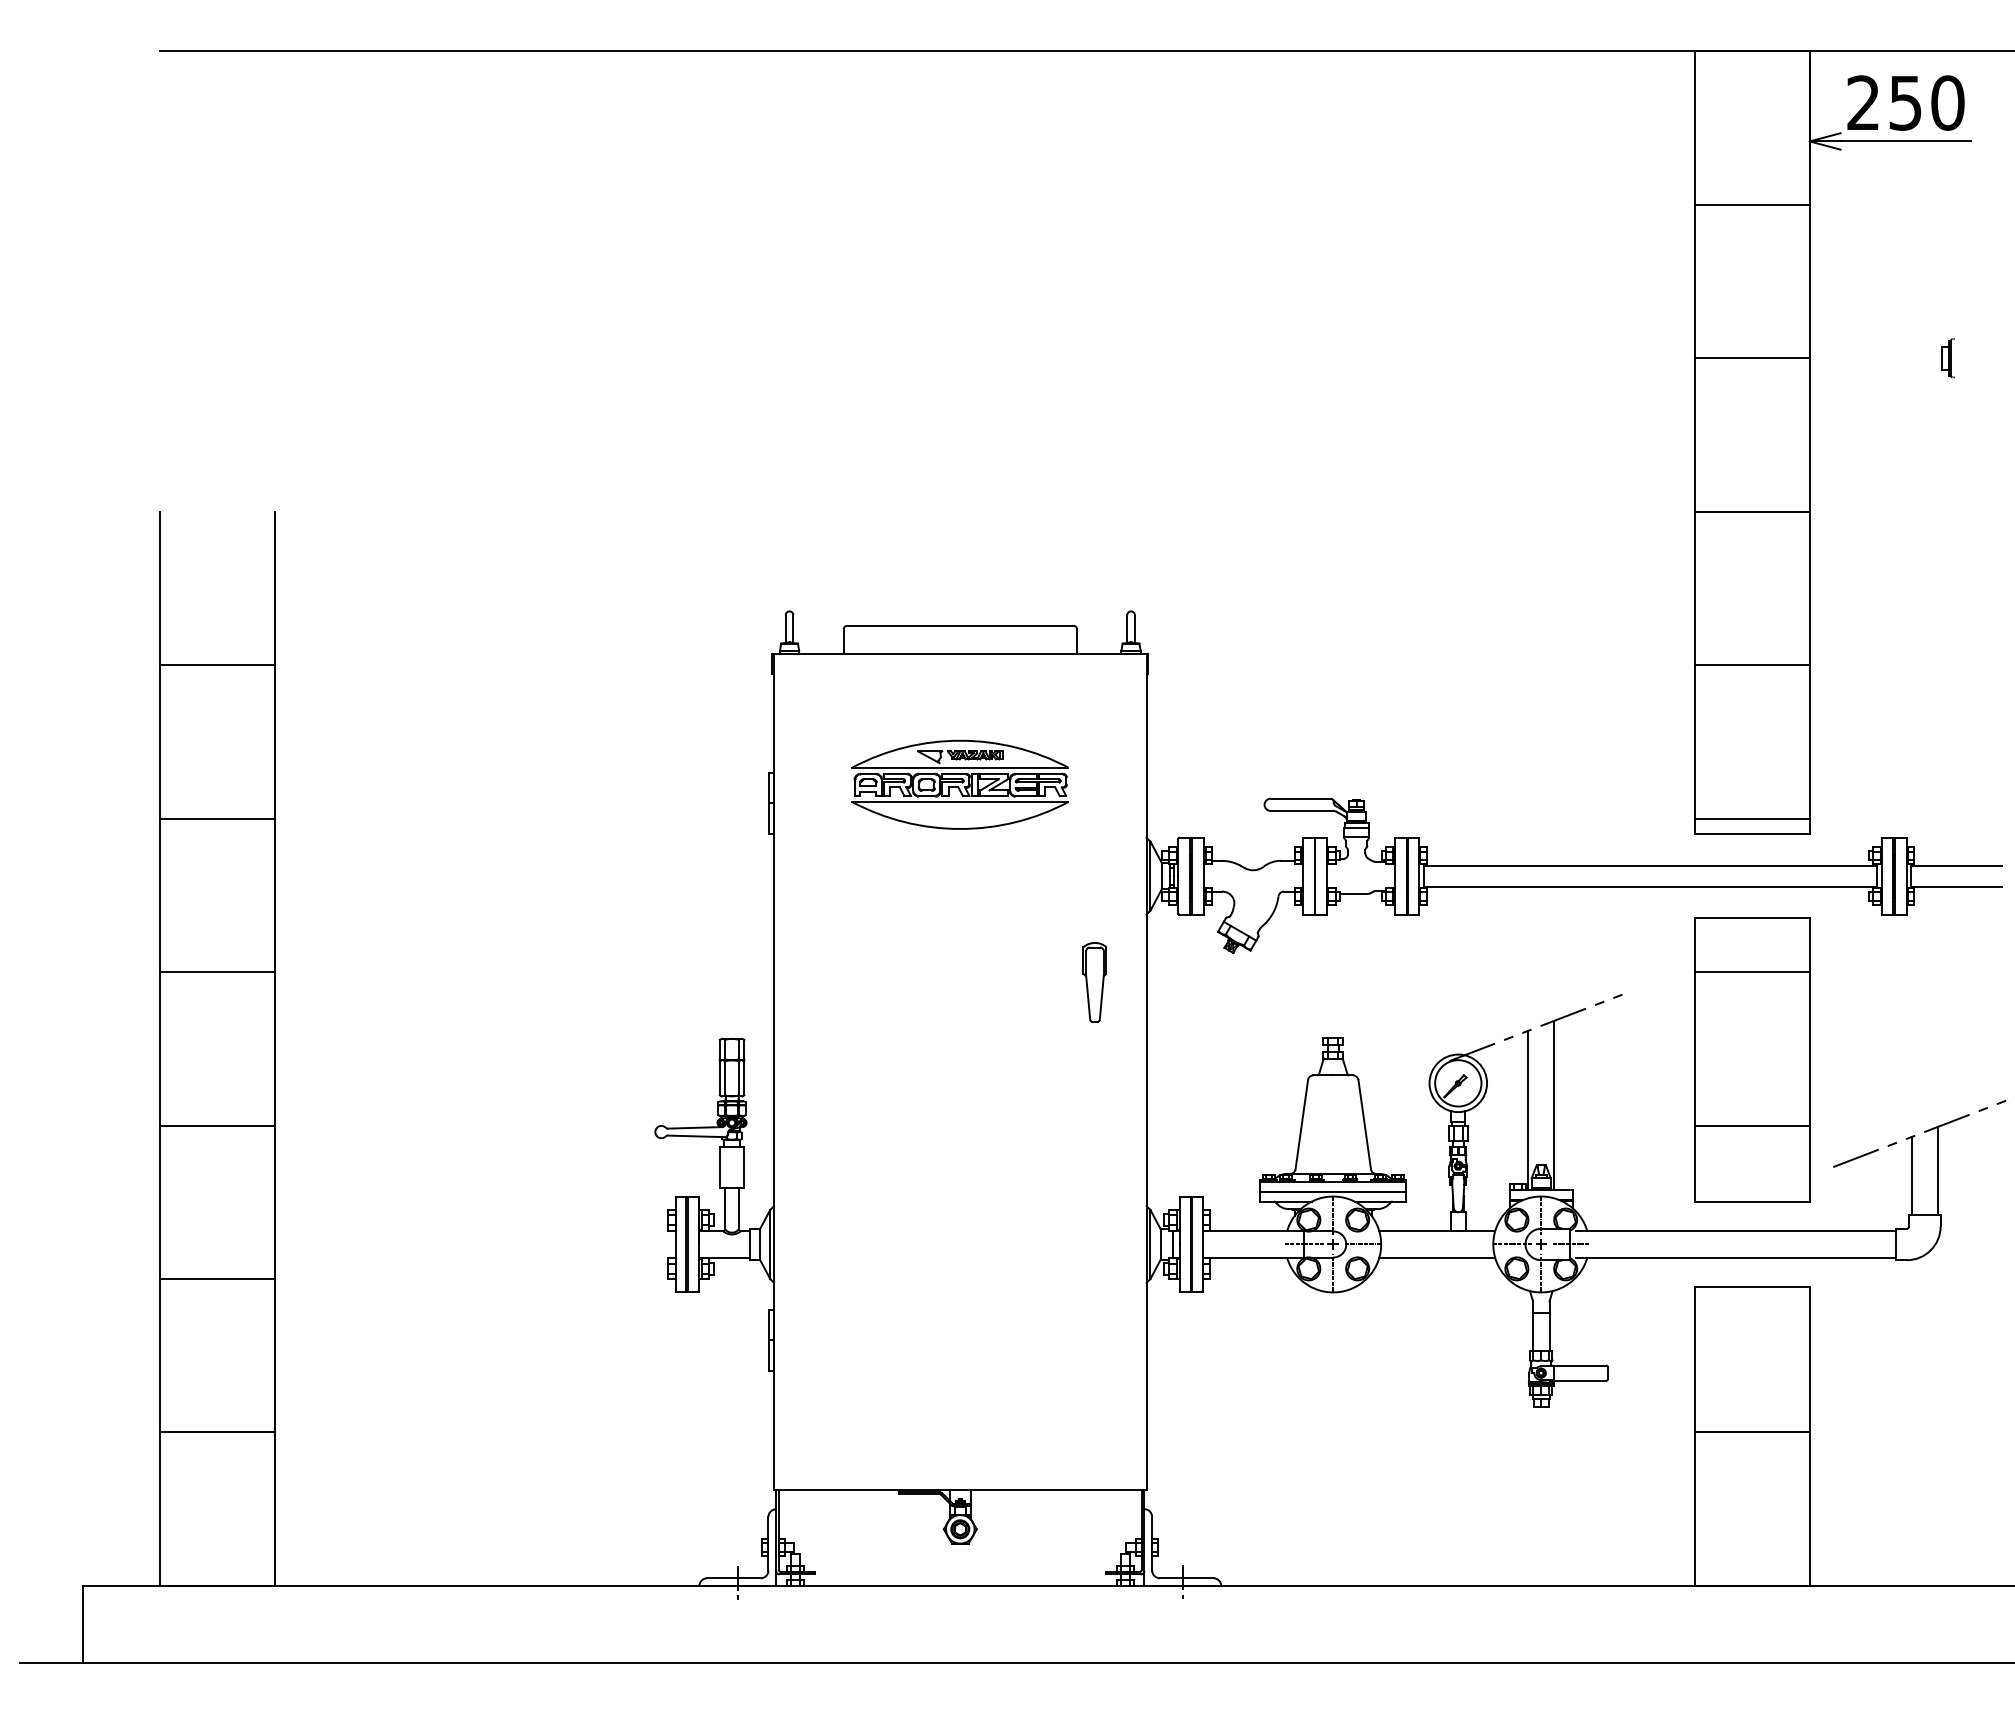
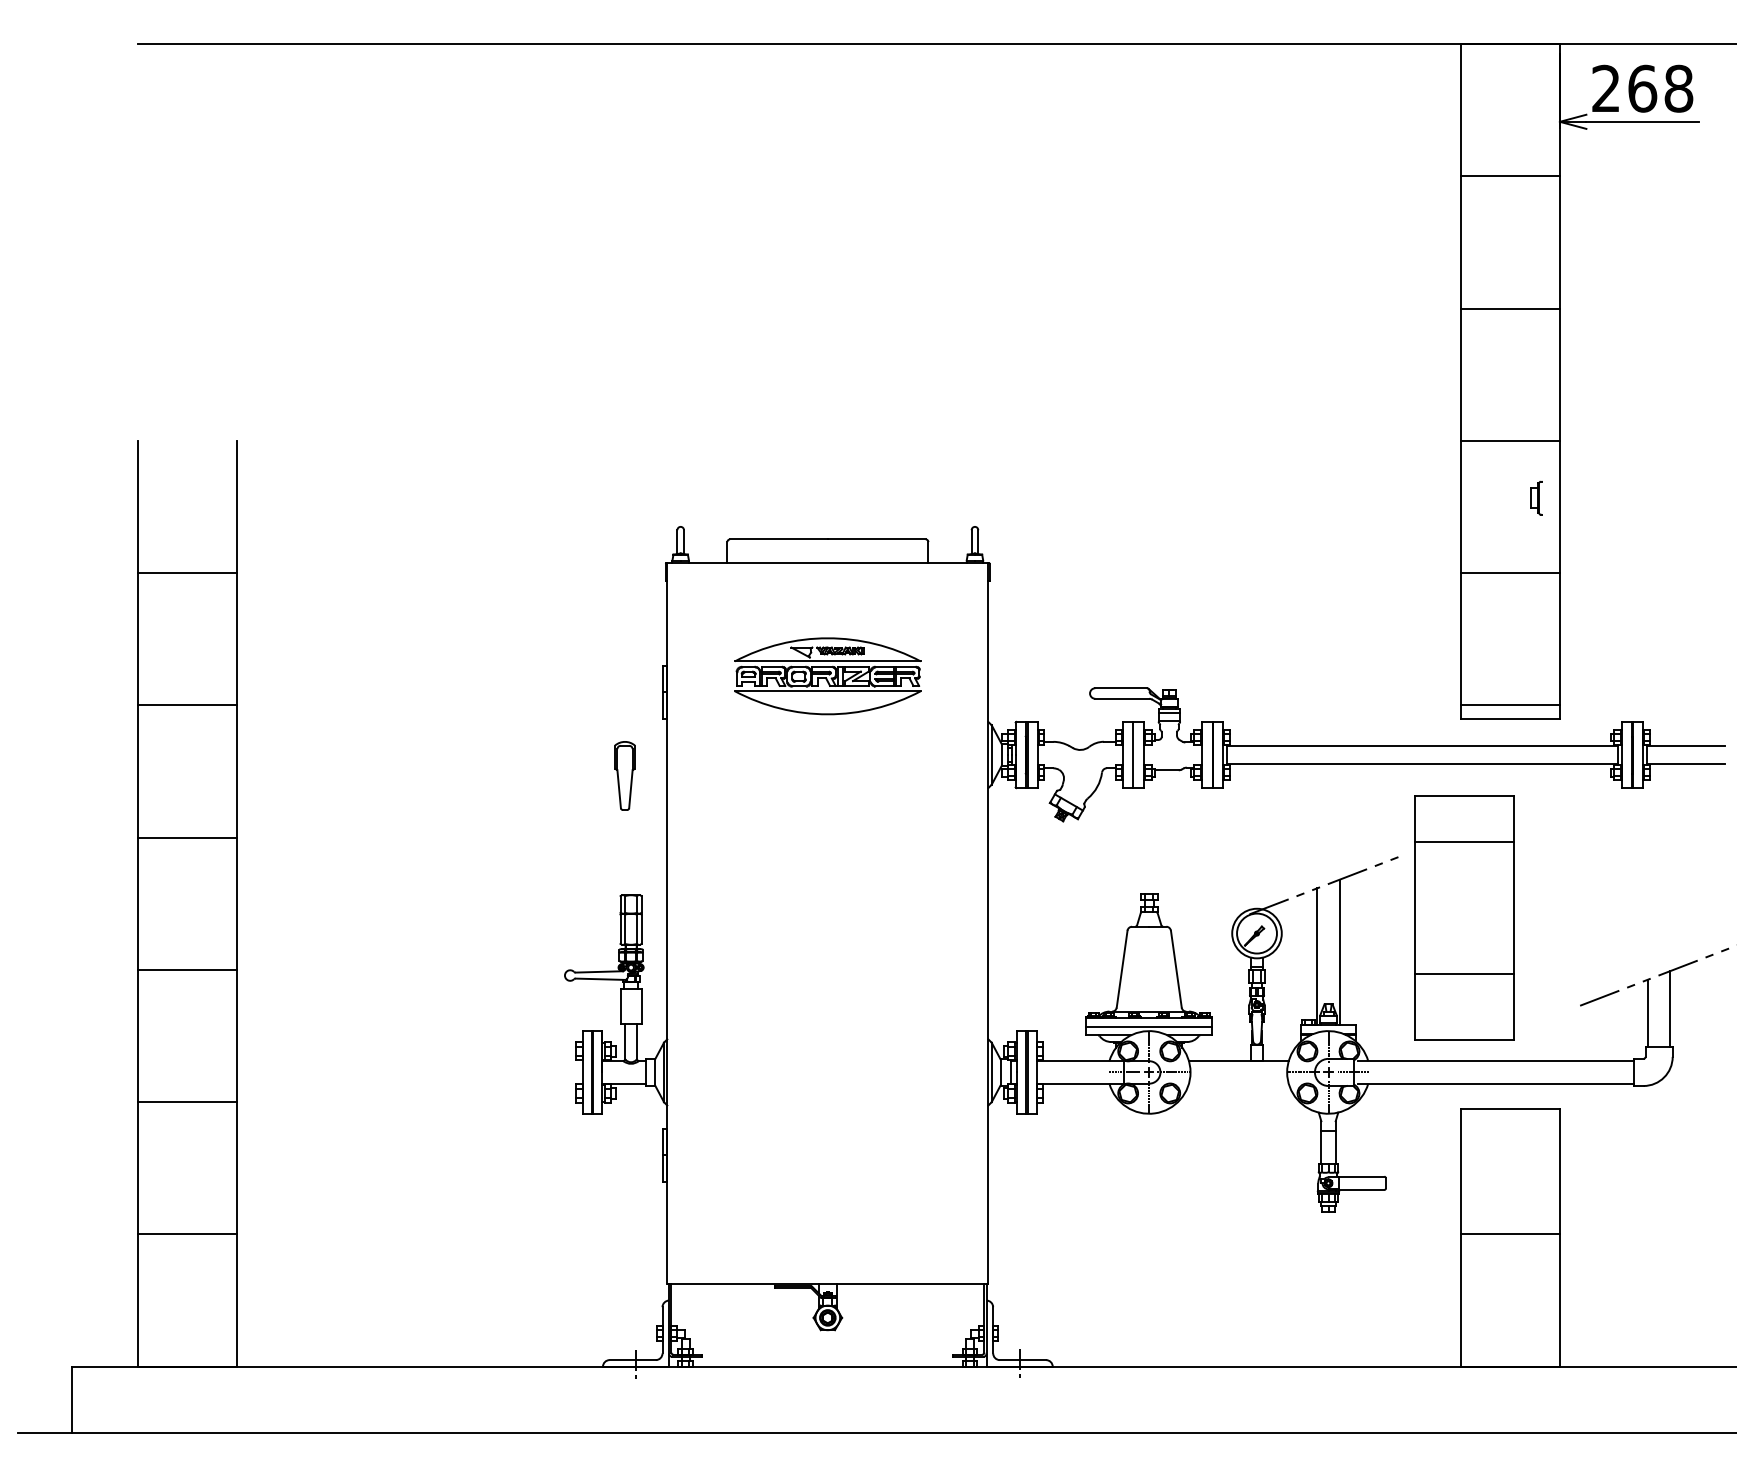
text: (1926, 102) -> (1660, 88), 250 -> 268
part: (1947, 358) -> (1536, 498), moved
part: (1094, 982) -> (624, 775), moved
part: (1752, 1059) -> (1464, 917), moved
line: (1437, 1257) -> (1239, 1083), removed

